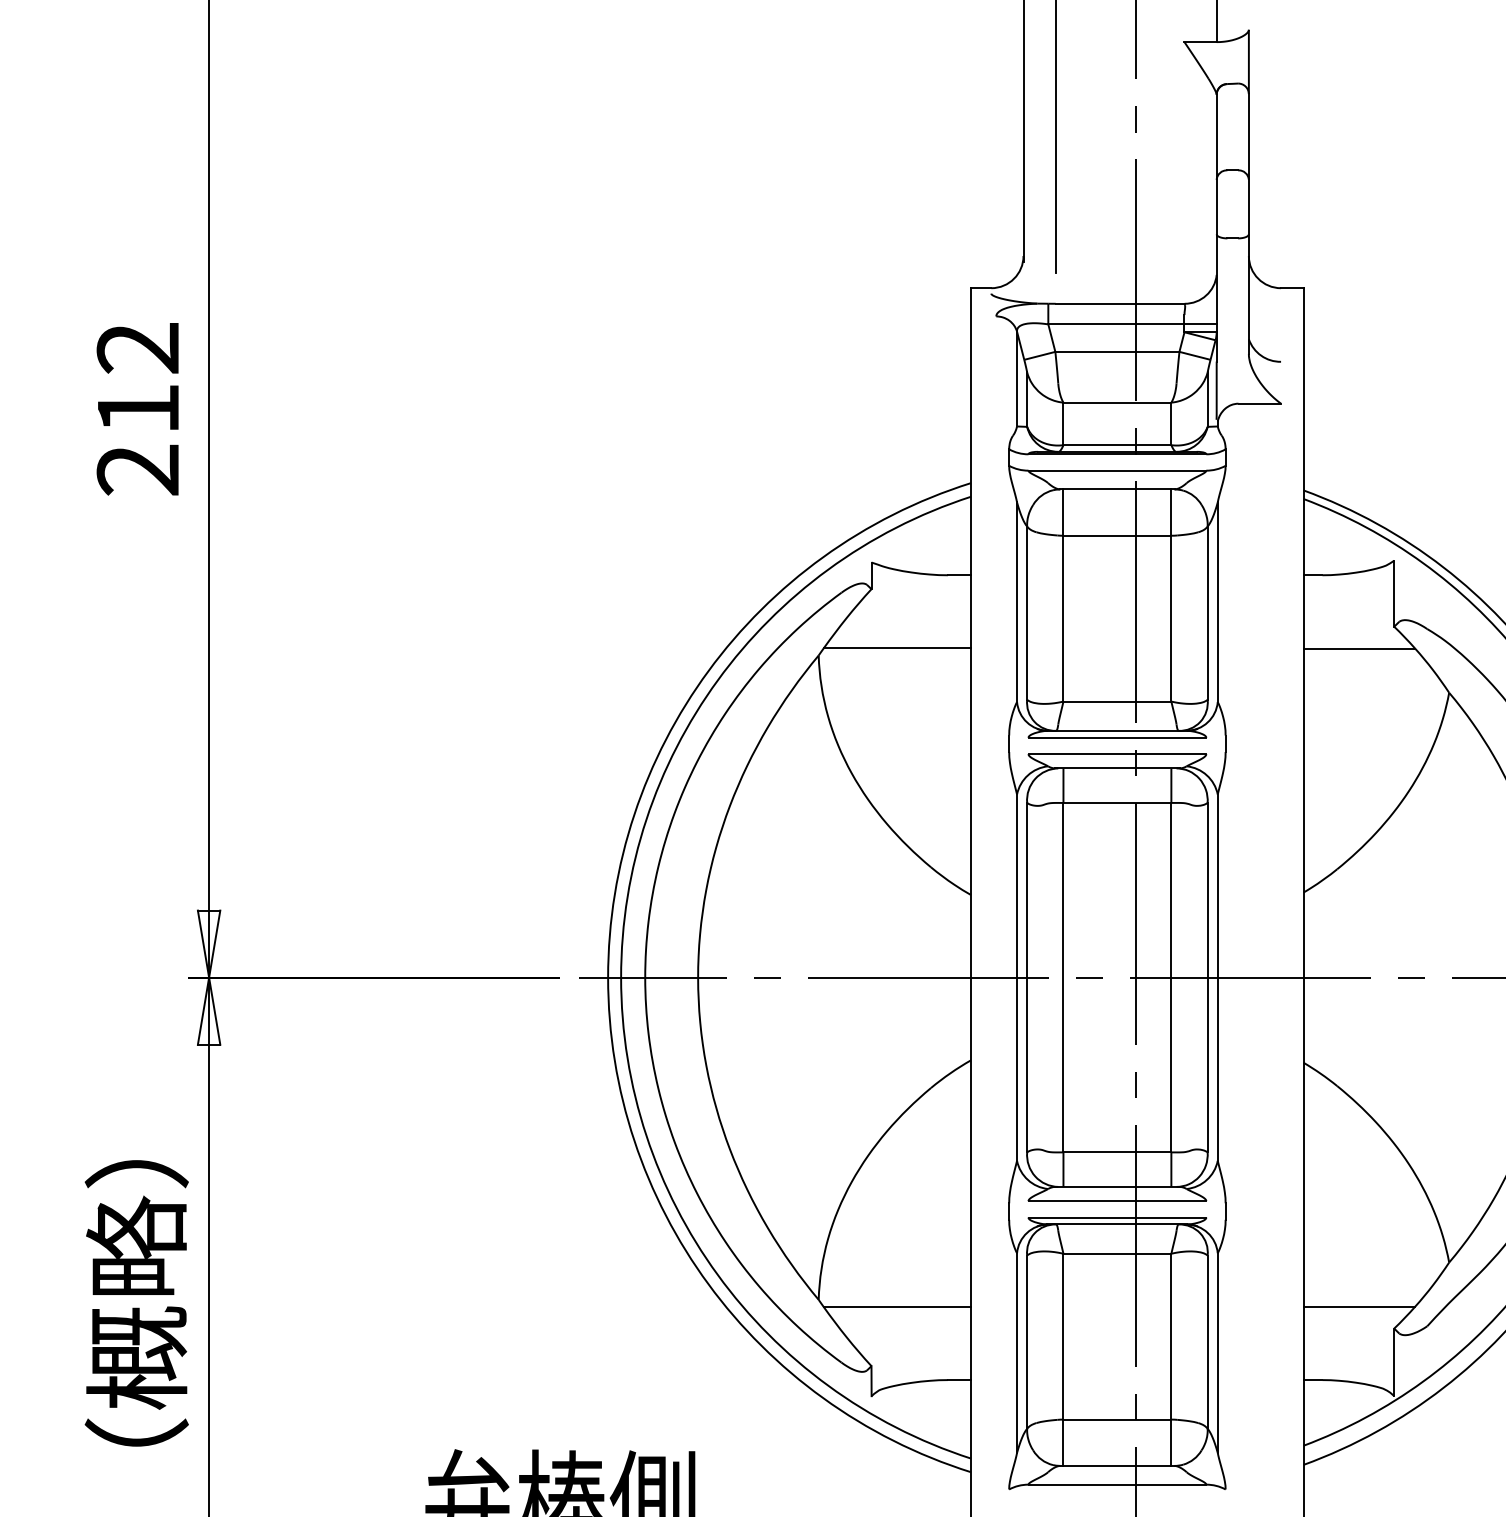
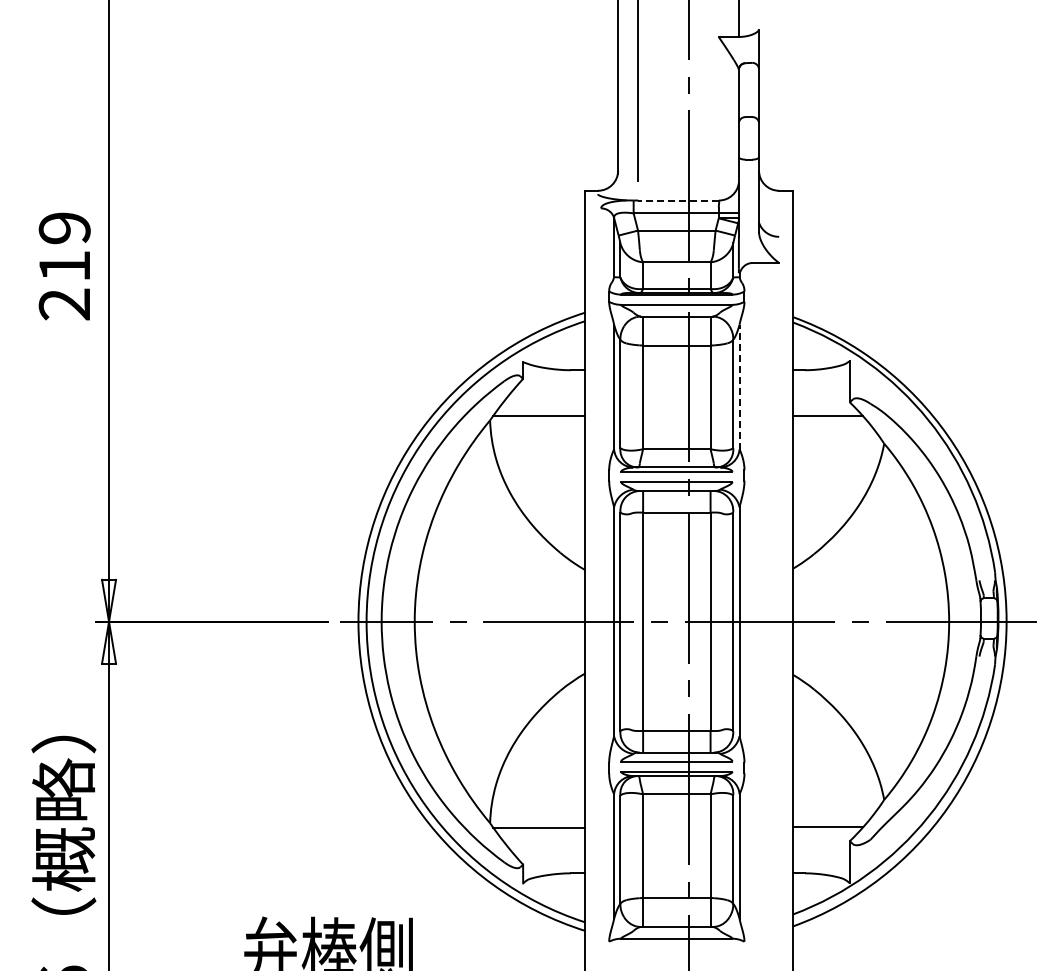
line: (1120, 303) -> (678, 200), solid -> dashed
text: (137, 348) -> (64, 228), 212 -> 219
line: (1217, 601) -> (739, 386), solid -> dashed

